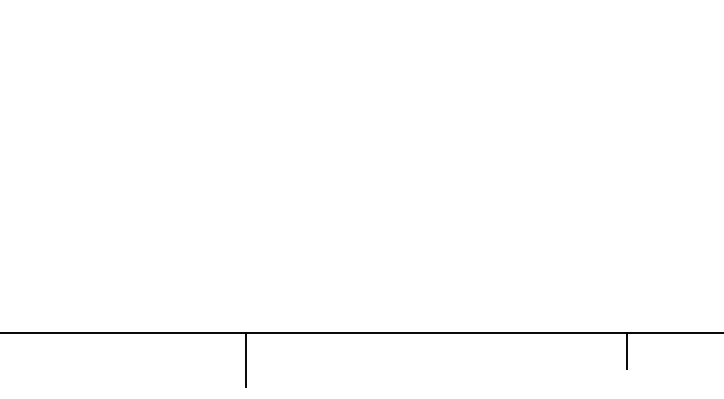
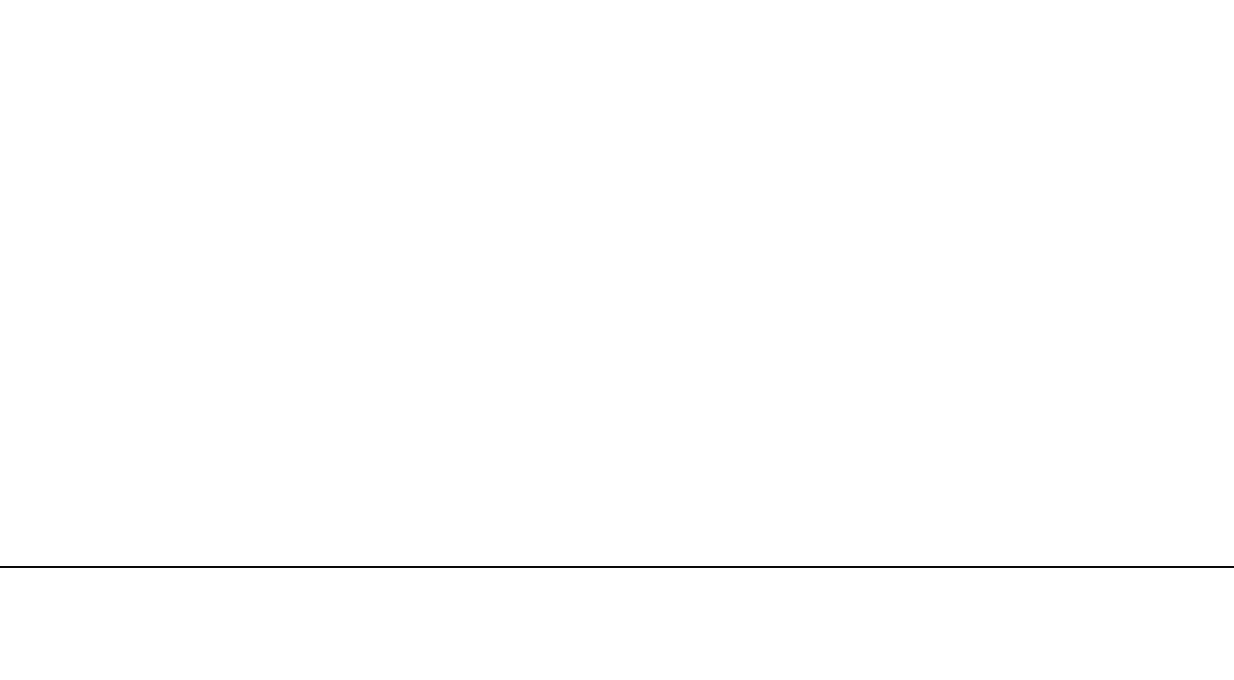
line: (627, 350) -> (1069, 597), removed
line: (246, 360) -> (420, 614), removed

